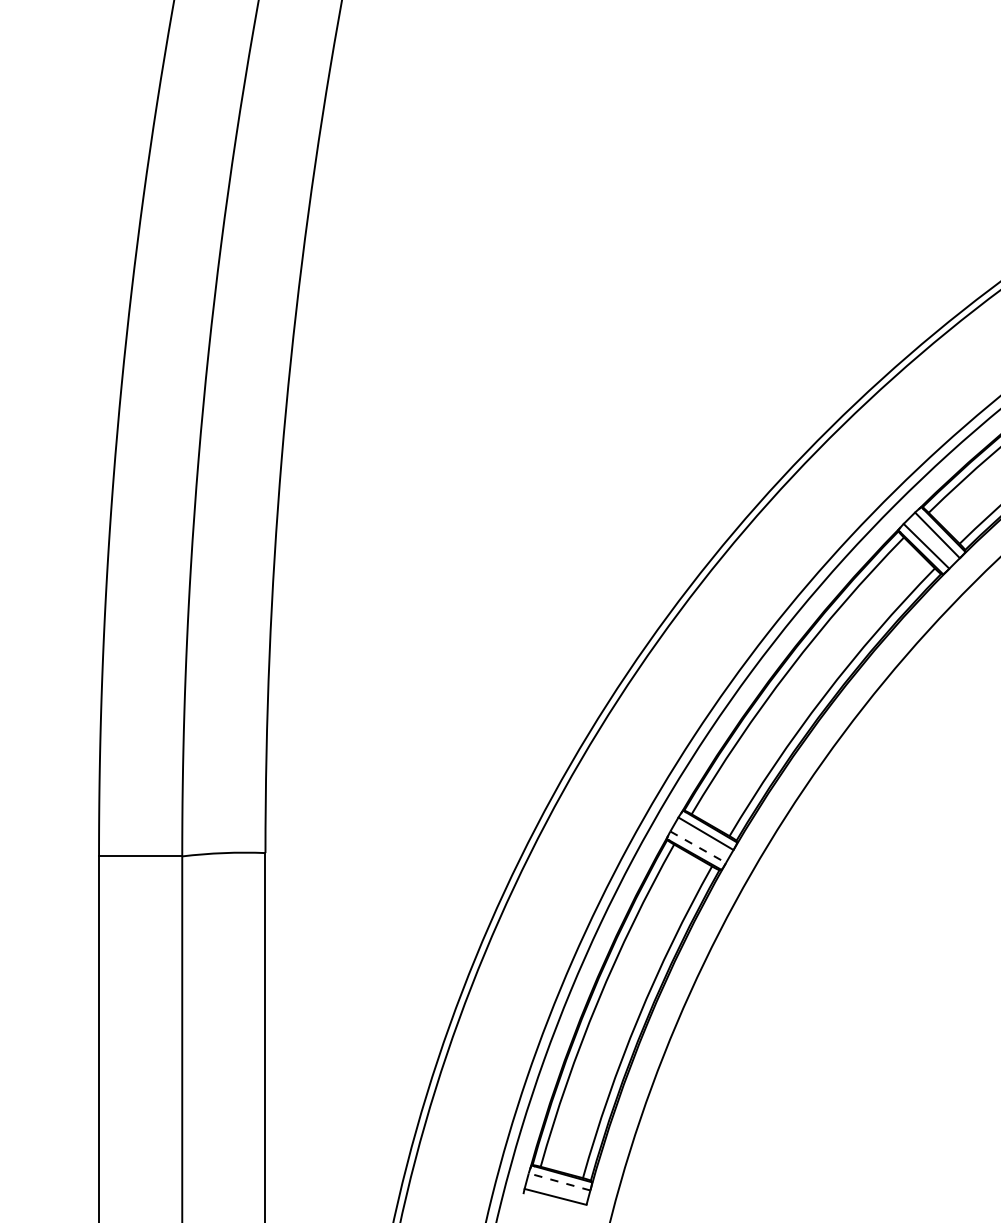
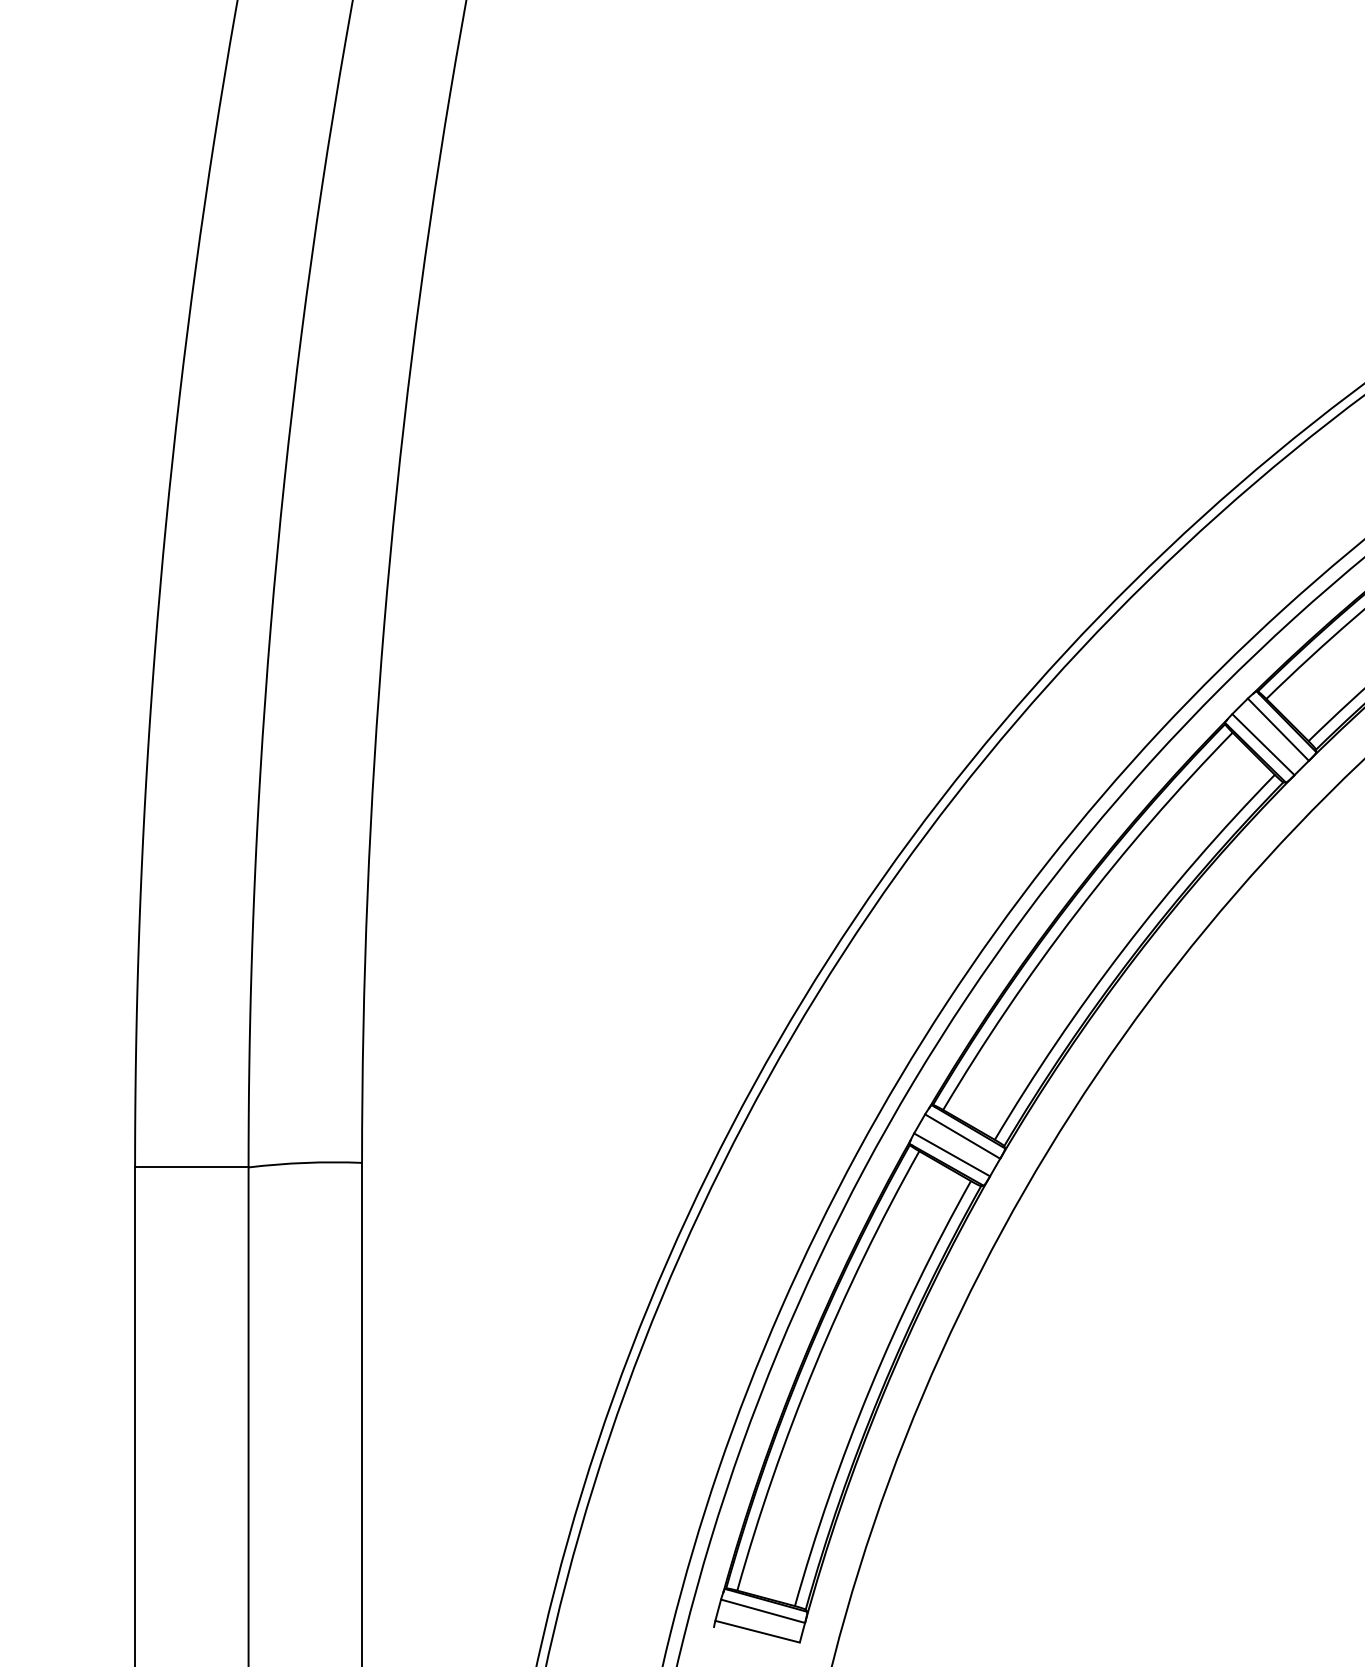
line: (698, 846) -> (952, 1154), dashed -> solid
line: (559, 1182) -> (763, 1611), dashed -> solid

